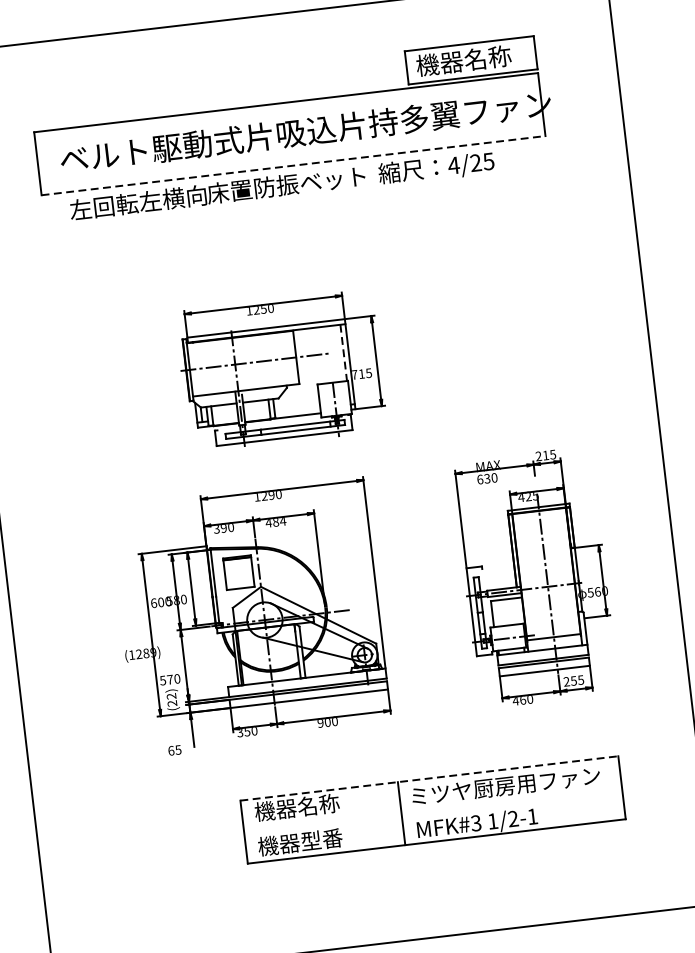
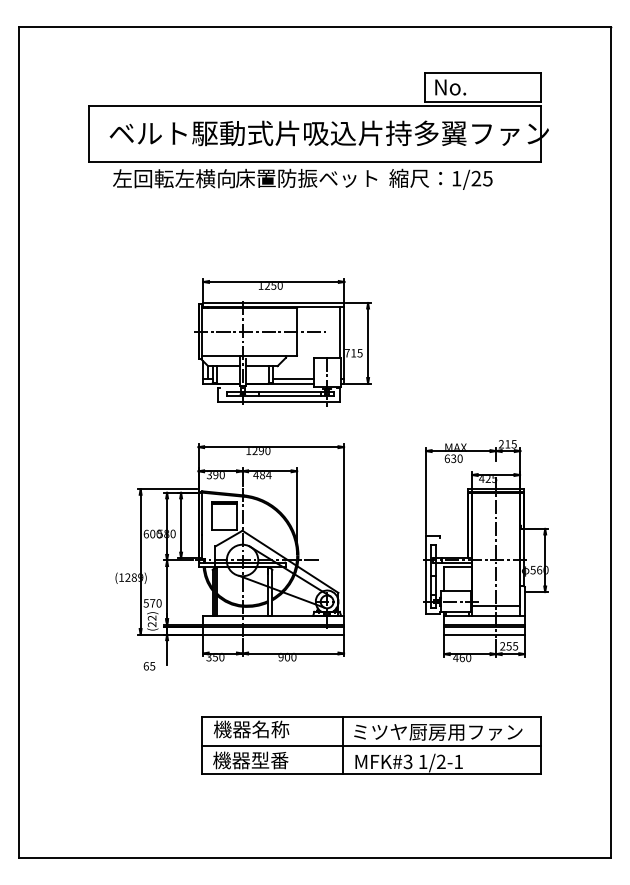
text: (463, 60) -> (476, 86), 機器名称 -> No.
text: (453, 165) -> (456, 178), 4/25 -> 1/25
line: (294, 166) -> (315, 162), dashed -> solid
line: (343, 353) -> (339, 333), dashed -> solid
line: (296, 411) -> (292, 379), added
line: (429, 778) -> (371, 717), dashed -> solid
line: (433, 809) -> (371, 745), added

